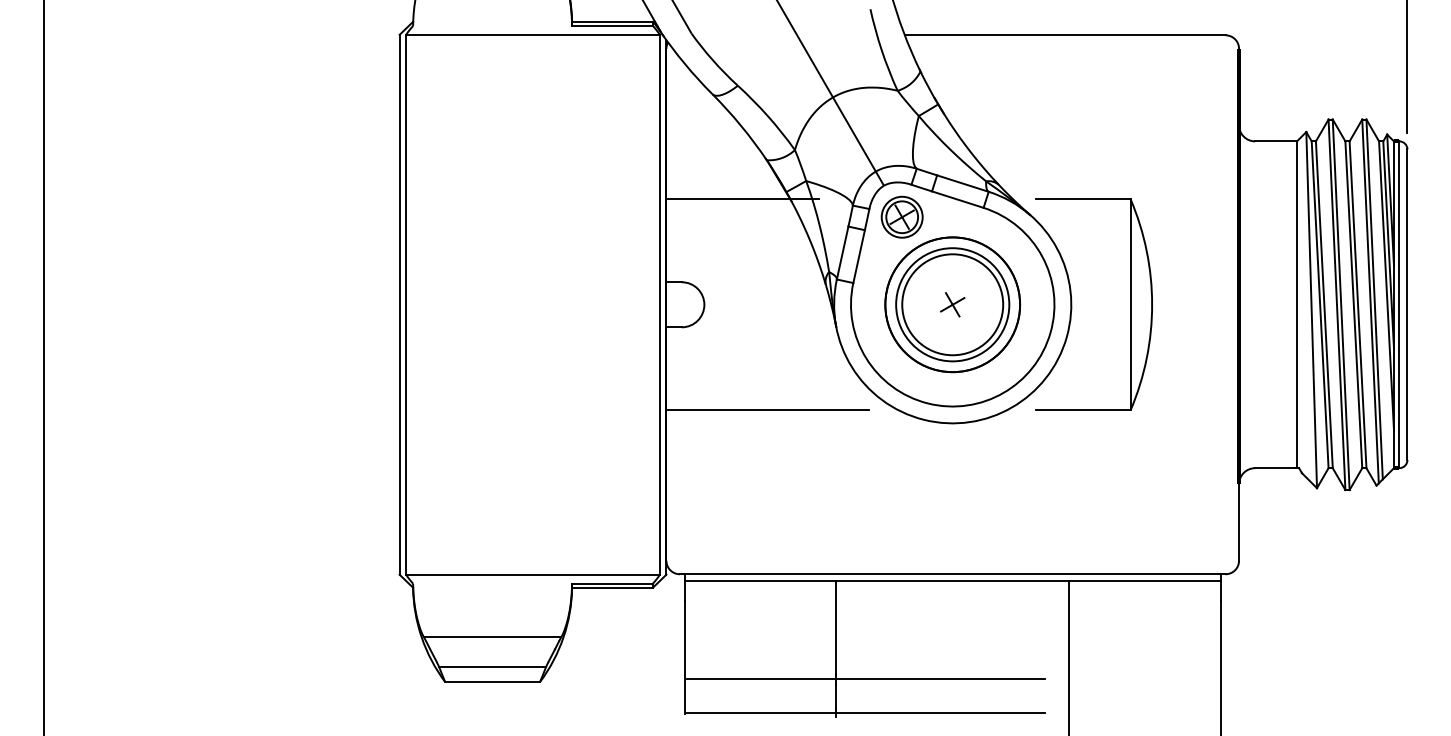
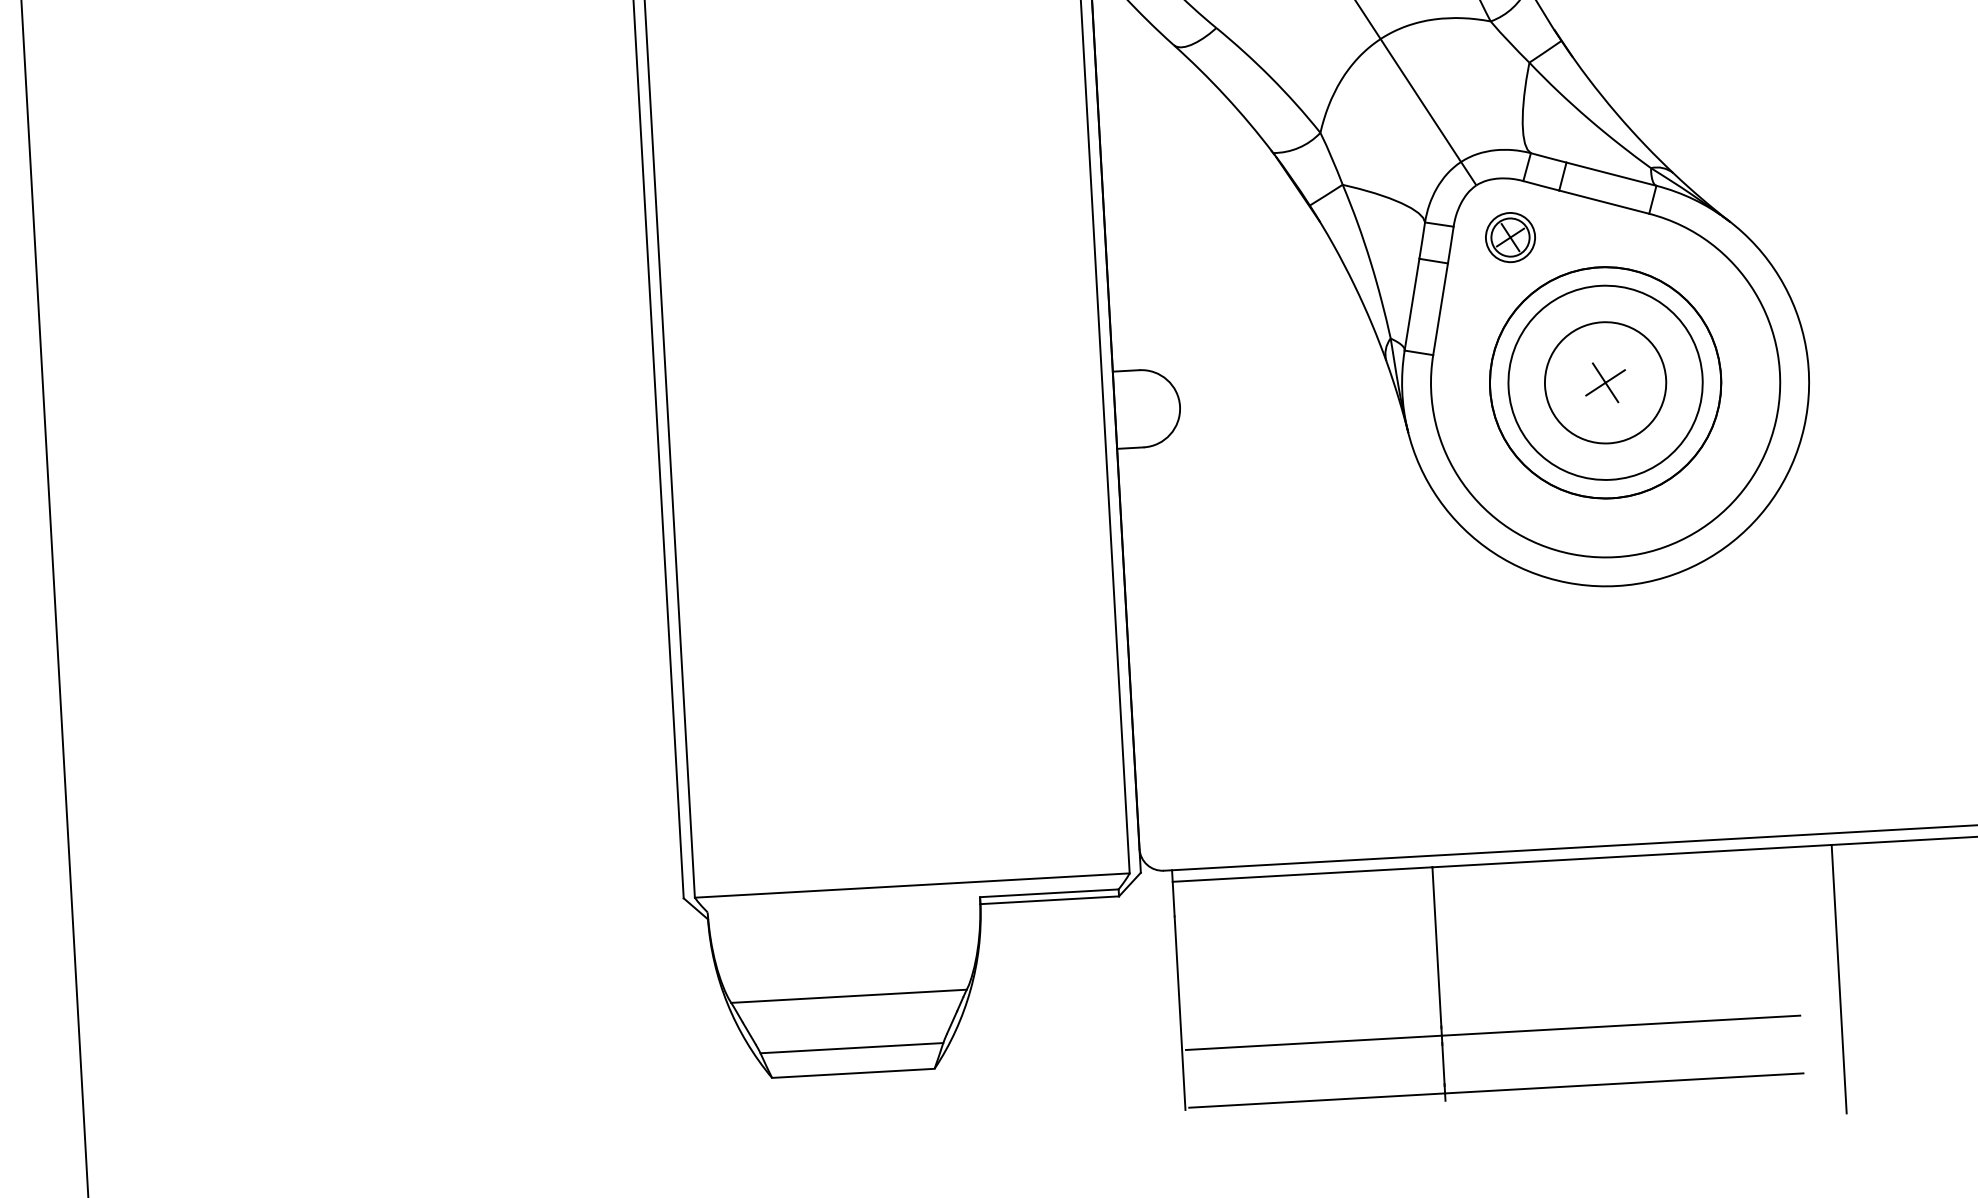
line: (742, 199) -> (1235, 222), removed
part: (901, 216) -> (1509, 236), size x0.7
circle: (952, 304) -> (1605, 382), size x0.7
part: (1130, 304) -> (1910, 365), removed
line: (767, 410) -> (1298, 581), removed

